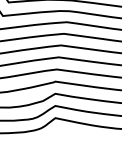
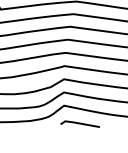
curve: (69, 134) -> (79, 123), added

